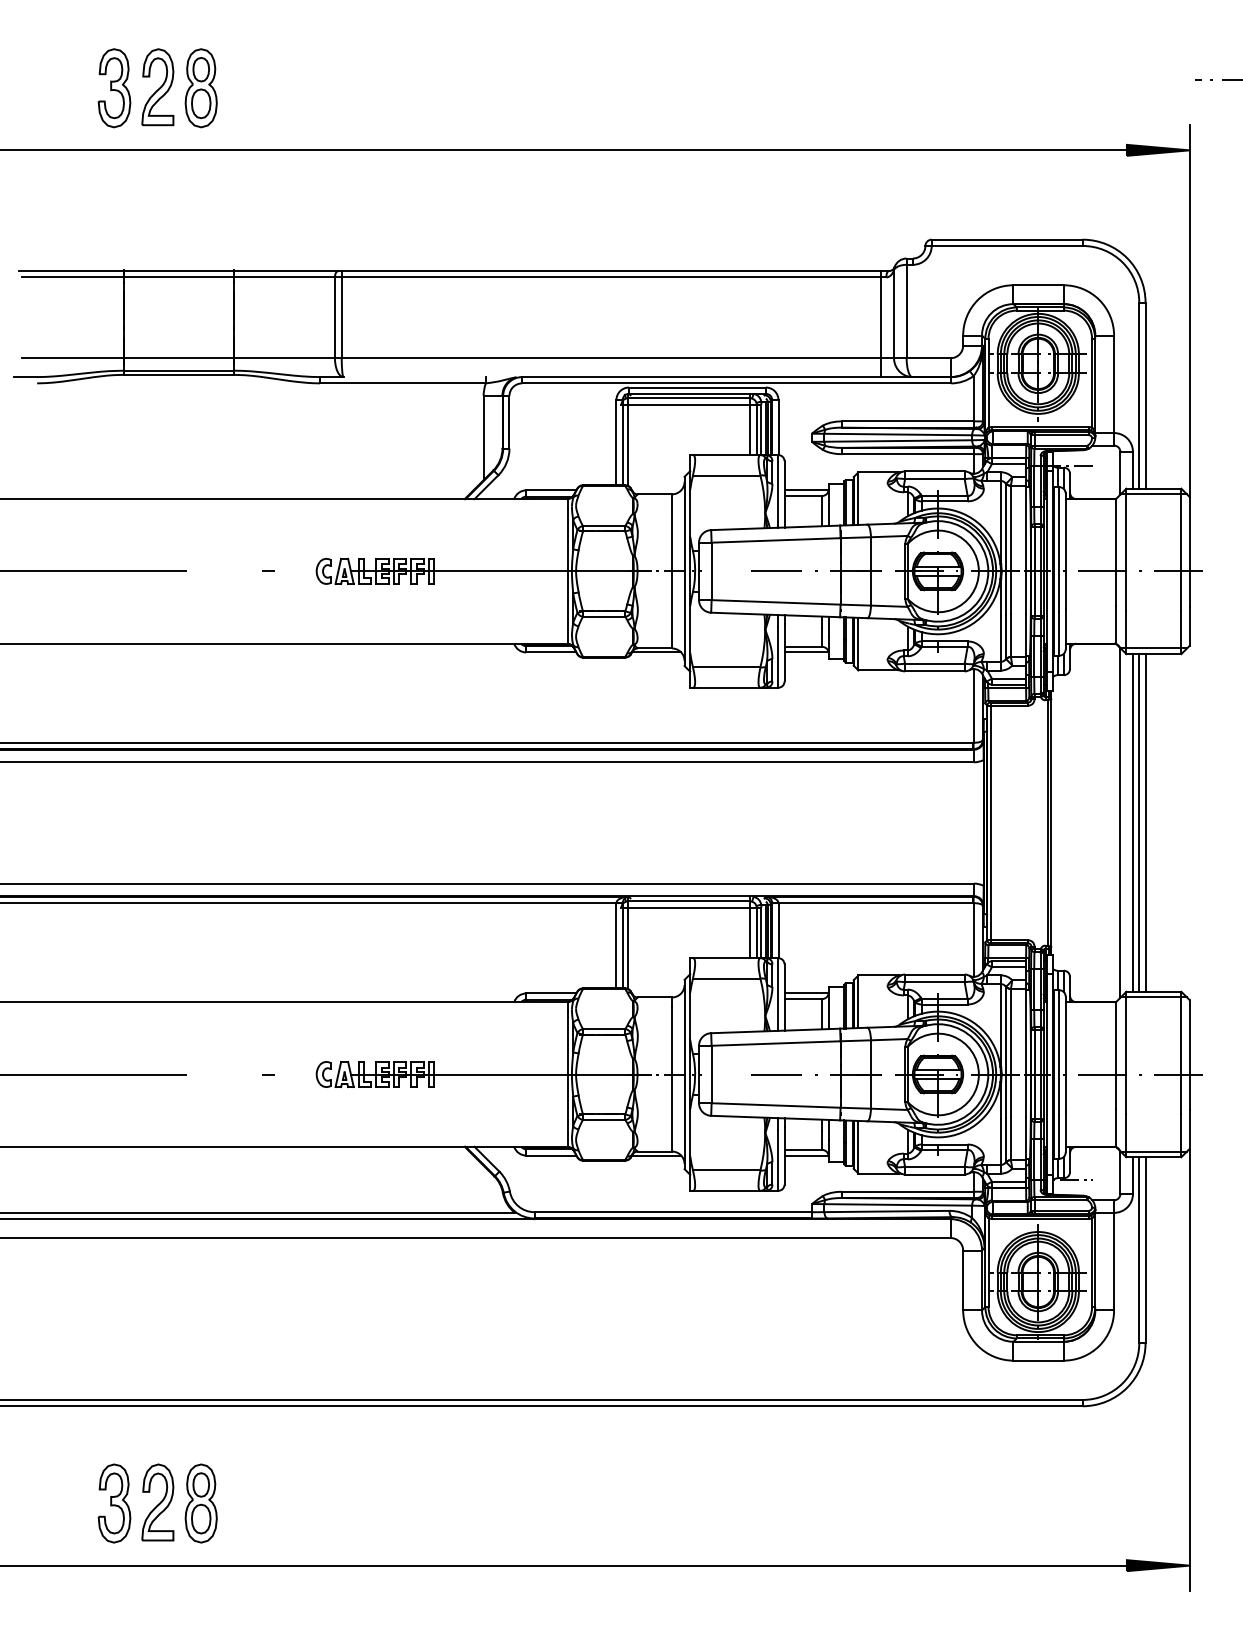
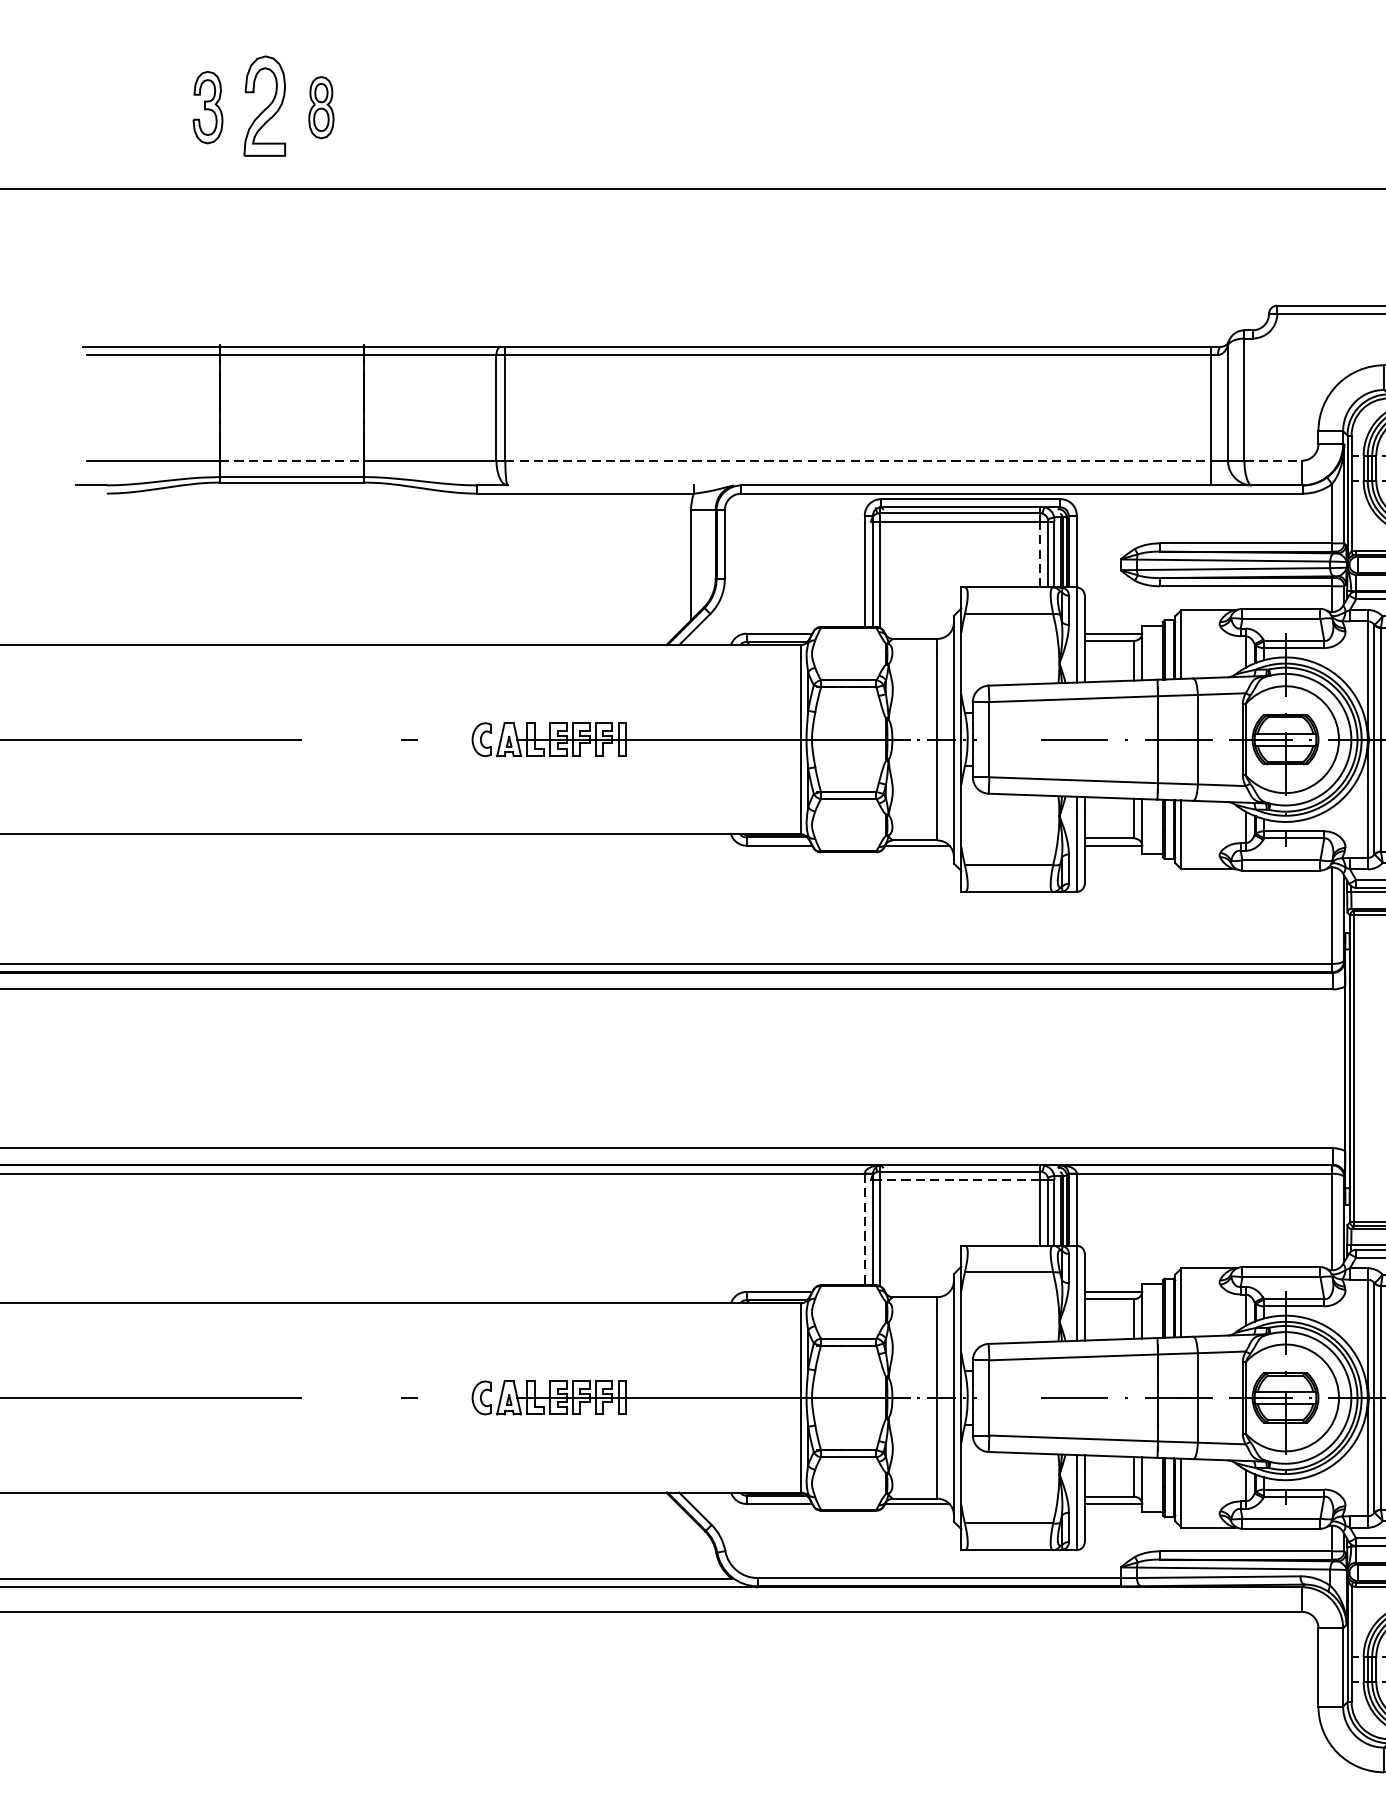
part: (114, 88) -> (208, 107), size x0.7
part: (200, 88) -> (320, 107), size x0.6
line: (179, 358) -> (293, 461), solid -> dashed
line: (611, 358) -> (858, 461), solid -> dashed
line: (929, 358) -> (1274, 461), solid -> dashed
line: (750, 429) -> (1040, 554), solid -> dashed
line: (688, 907) -> (959, 1179), solid -> dashed
line: (616, 945) -> (864, 1229), solid -> dashed

